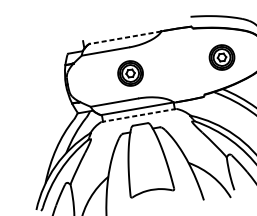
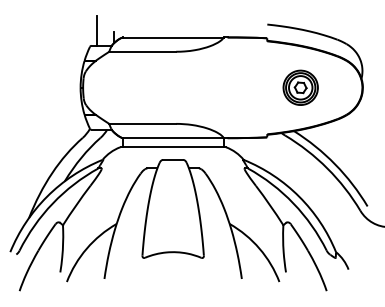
line: (124, 37) -> (172, 37), dashed -> solid
line: (70, 42) -> (96, 30), added
part: (130, 73) -> (171, 87), removed
line: (139, 115) -> (173, 147), dashed -> solid

